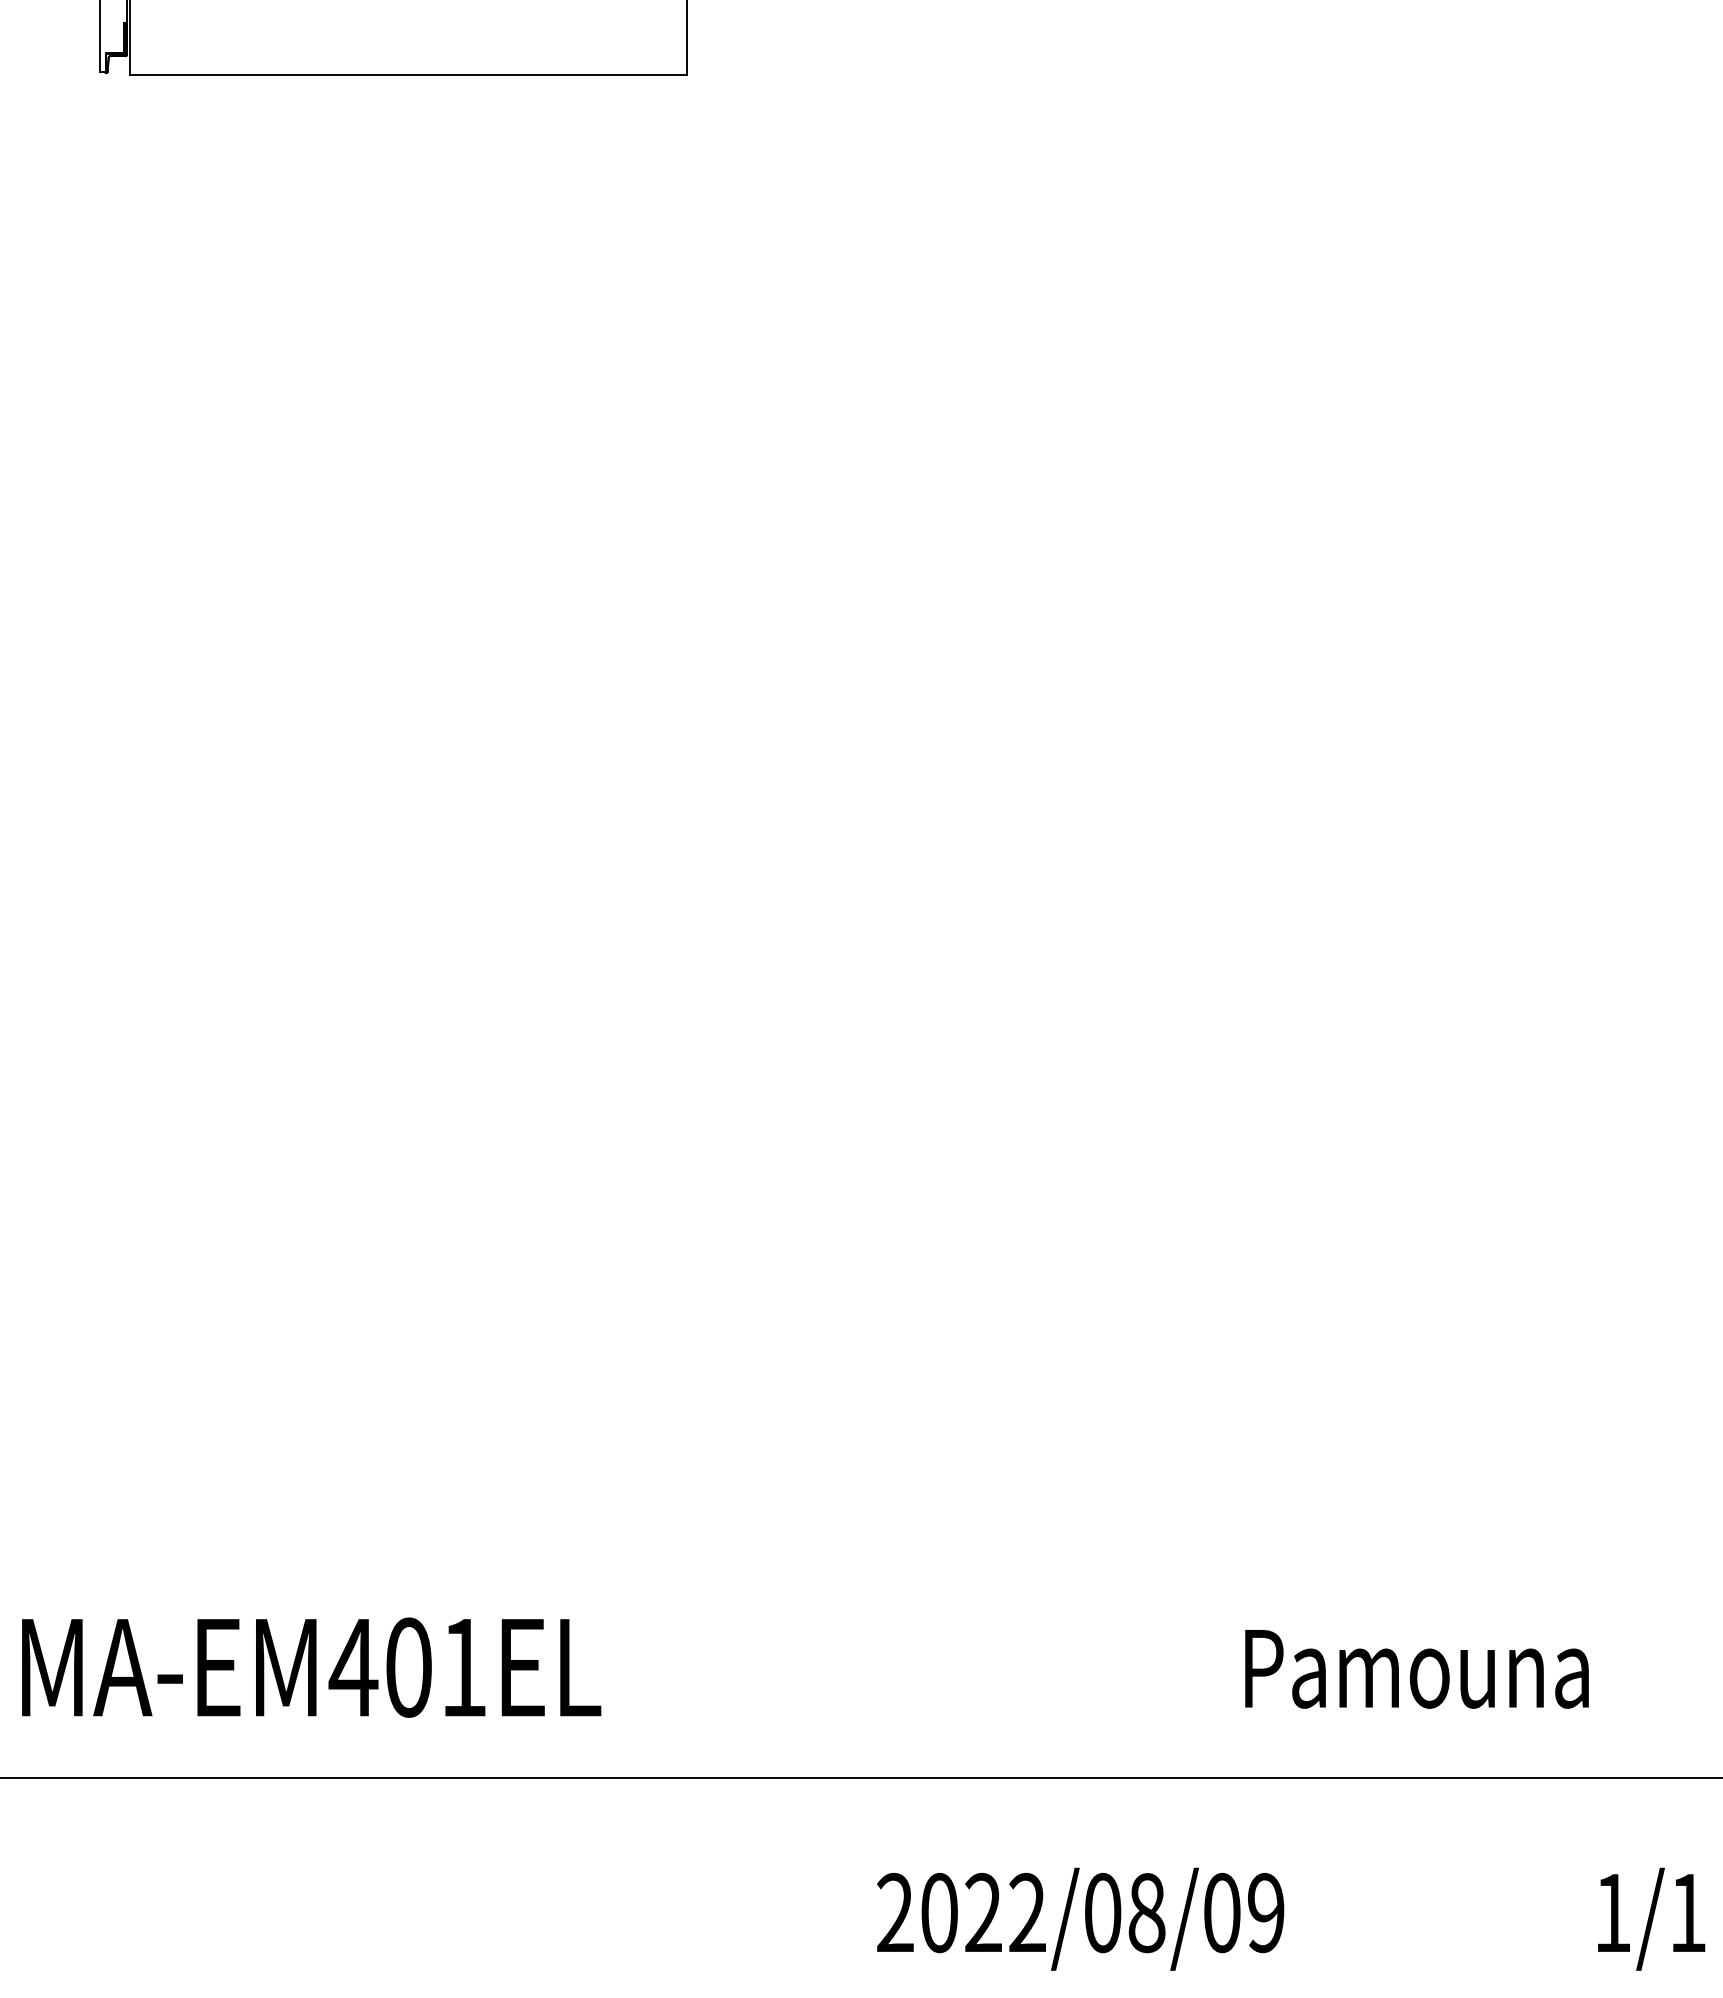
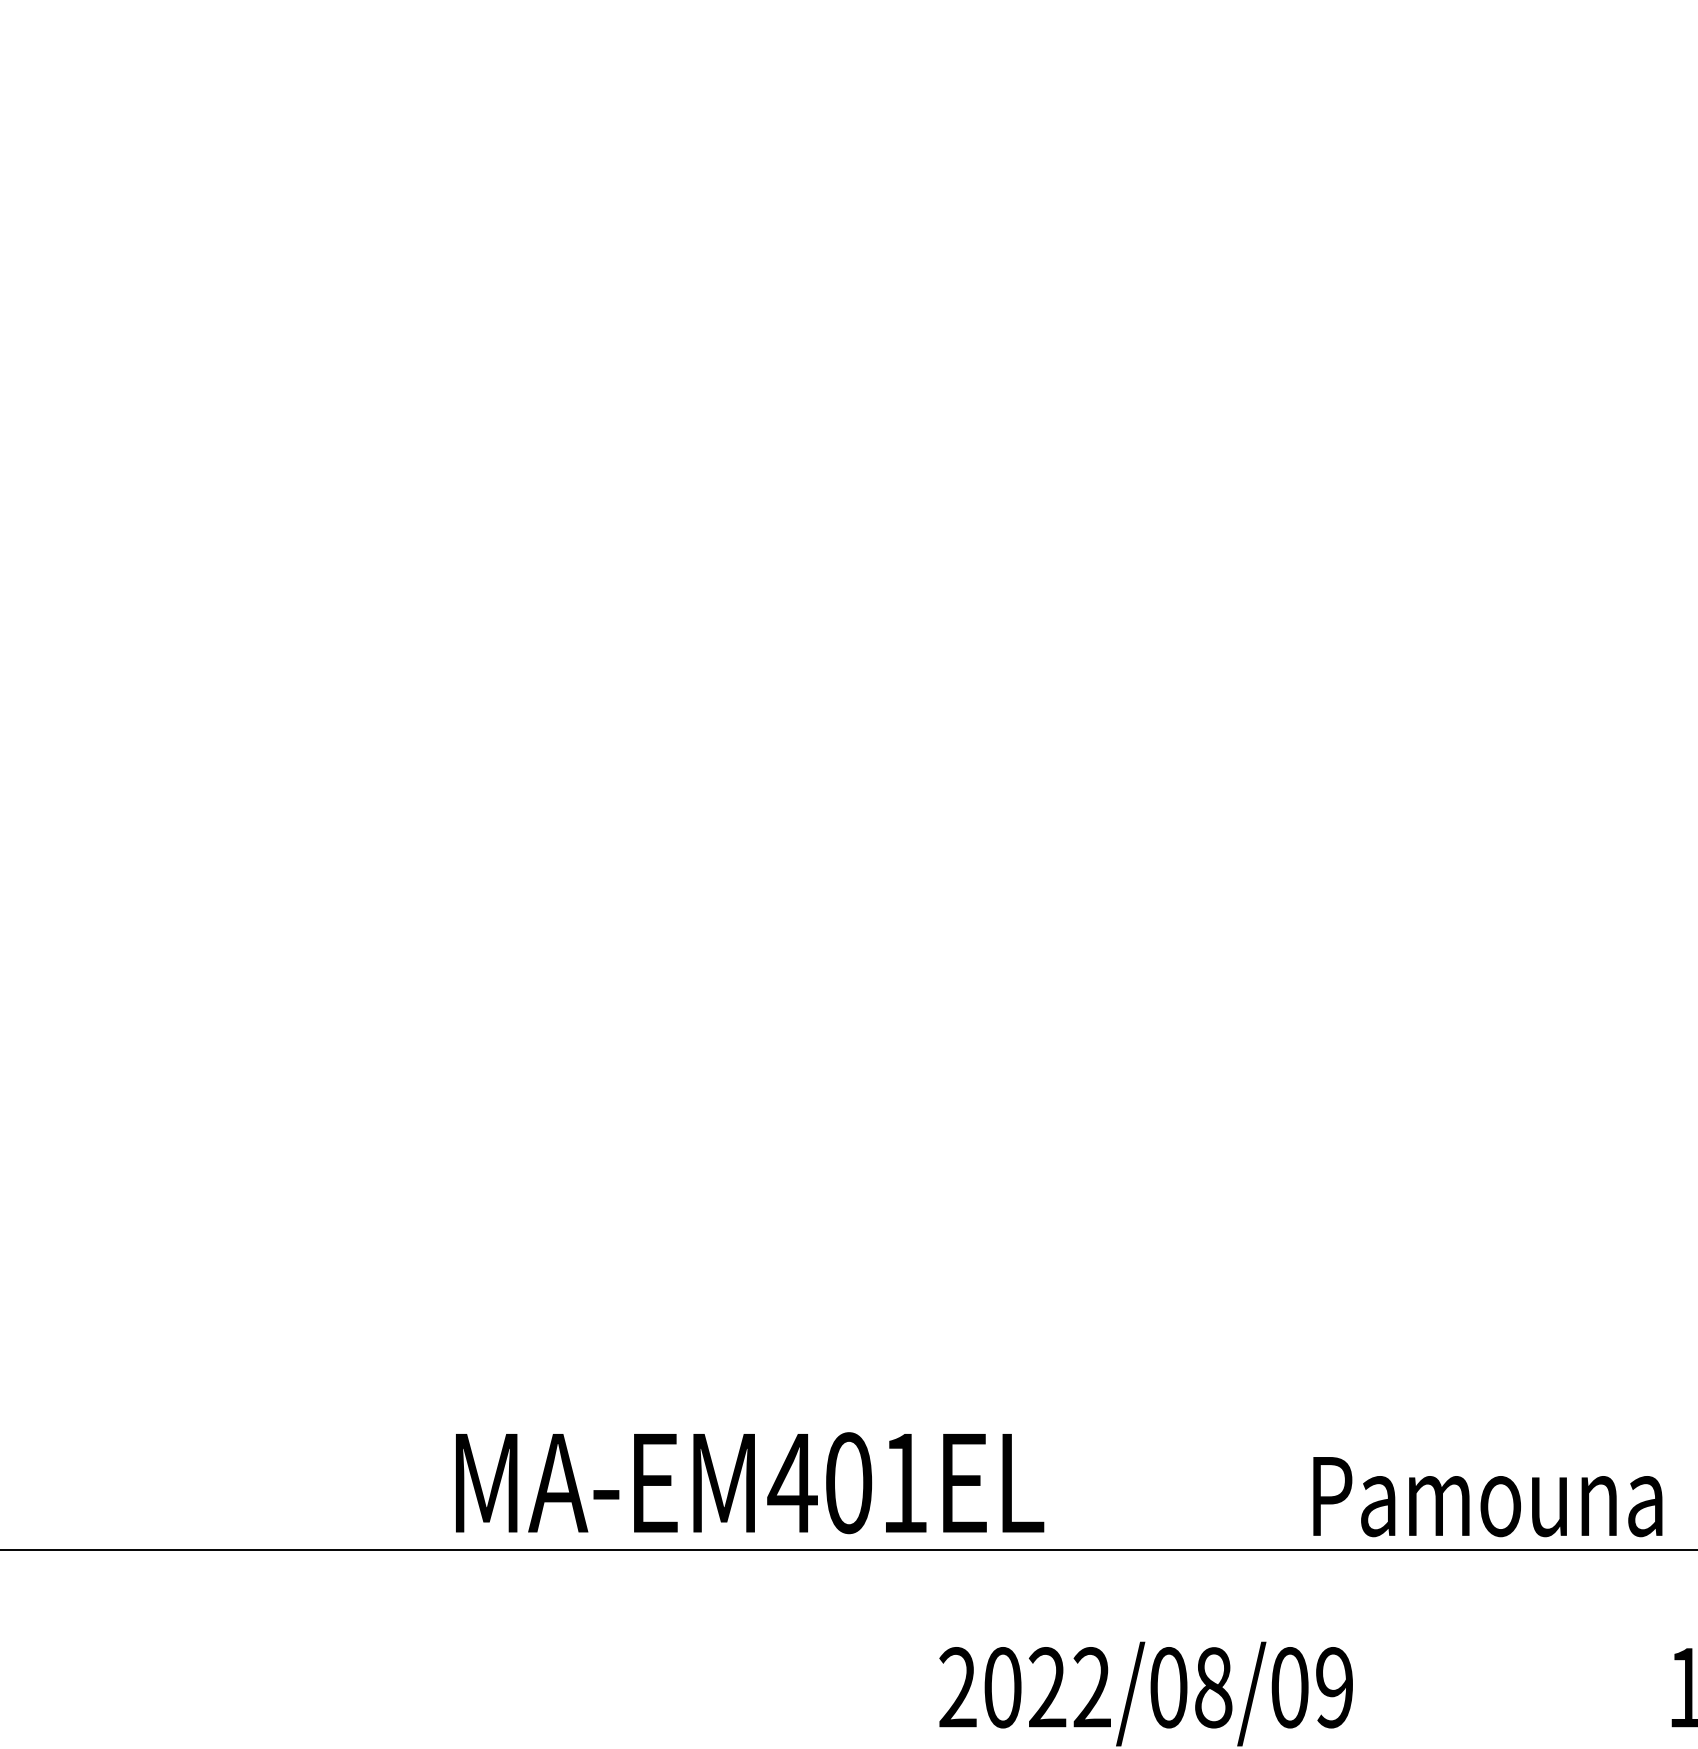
text: (311, 1667) -> (749, 1482), moved
text: (1416, 1669) -> (1487, 1497), moved

